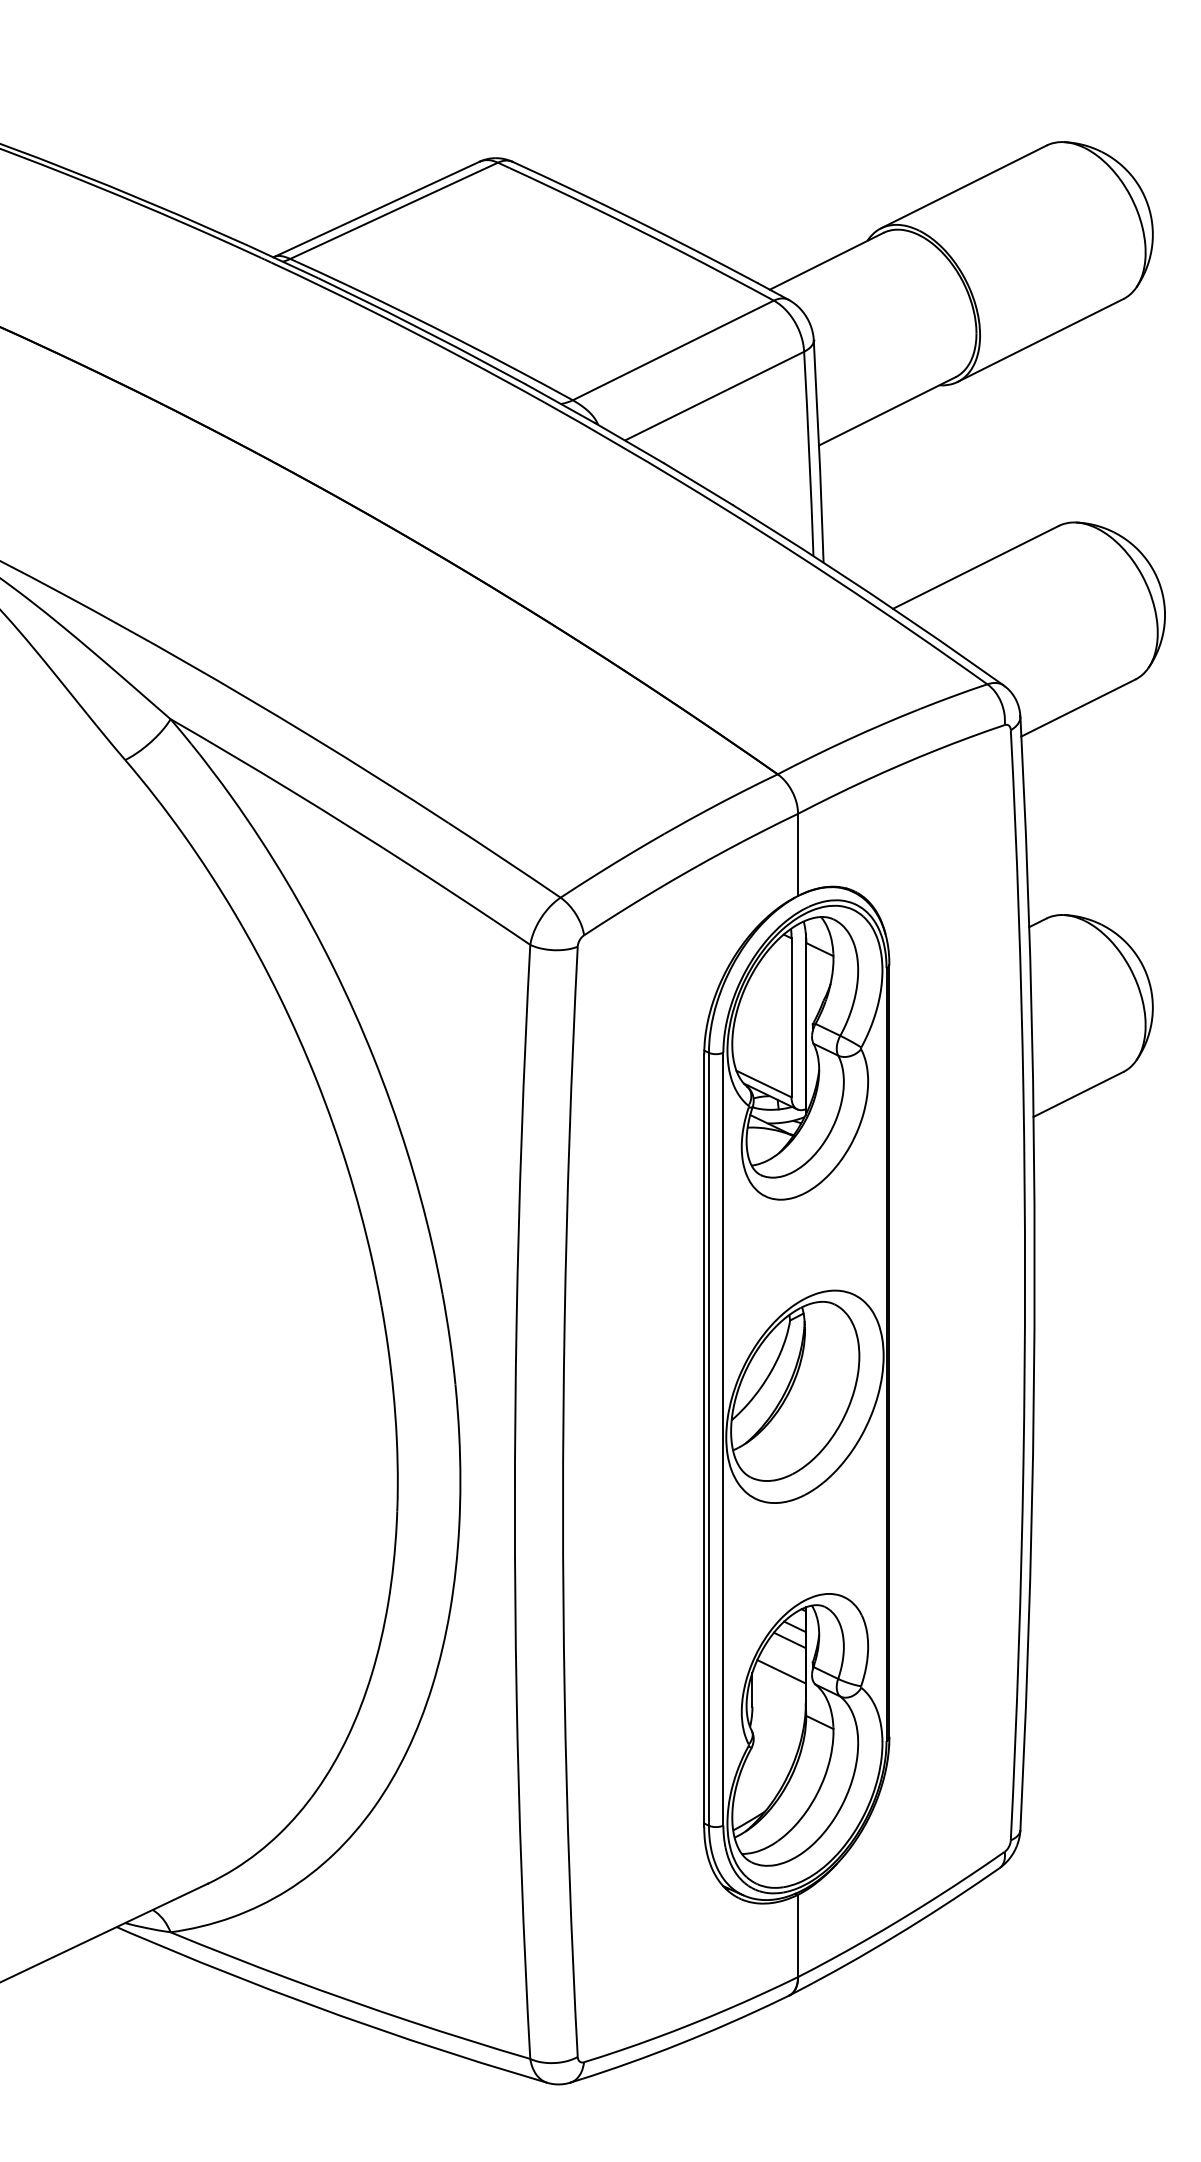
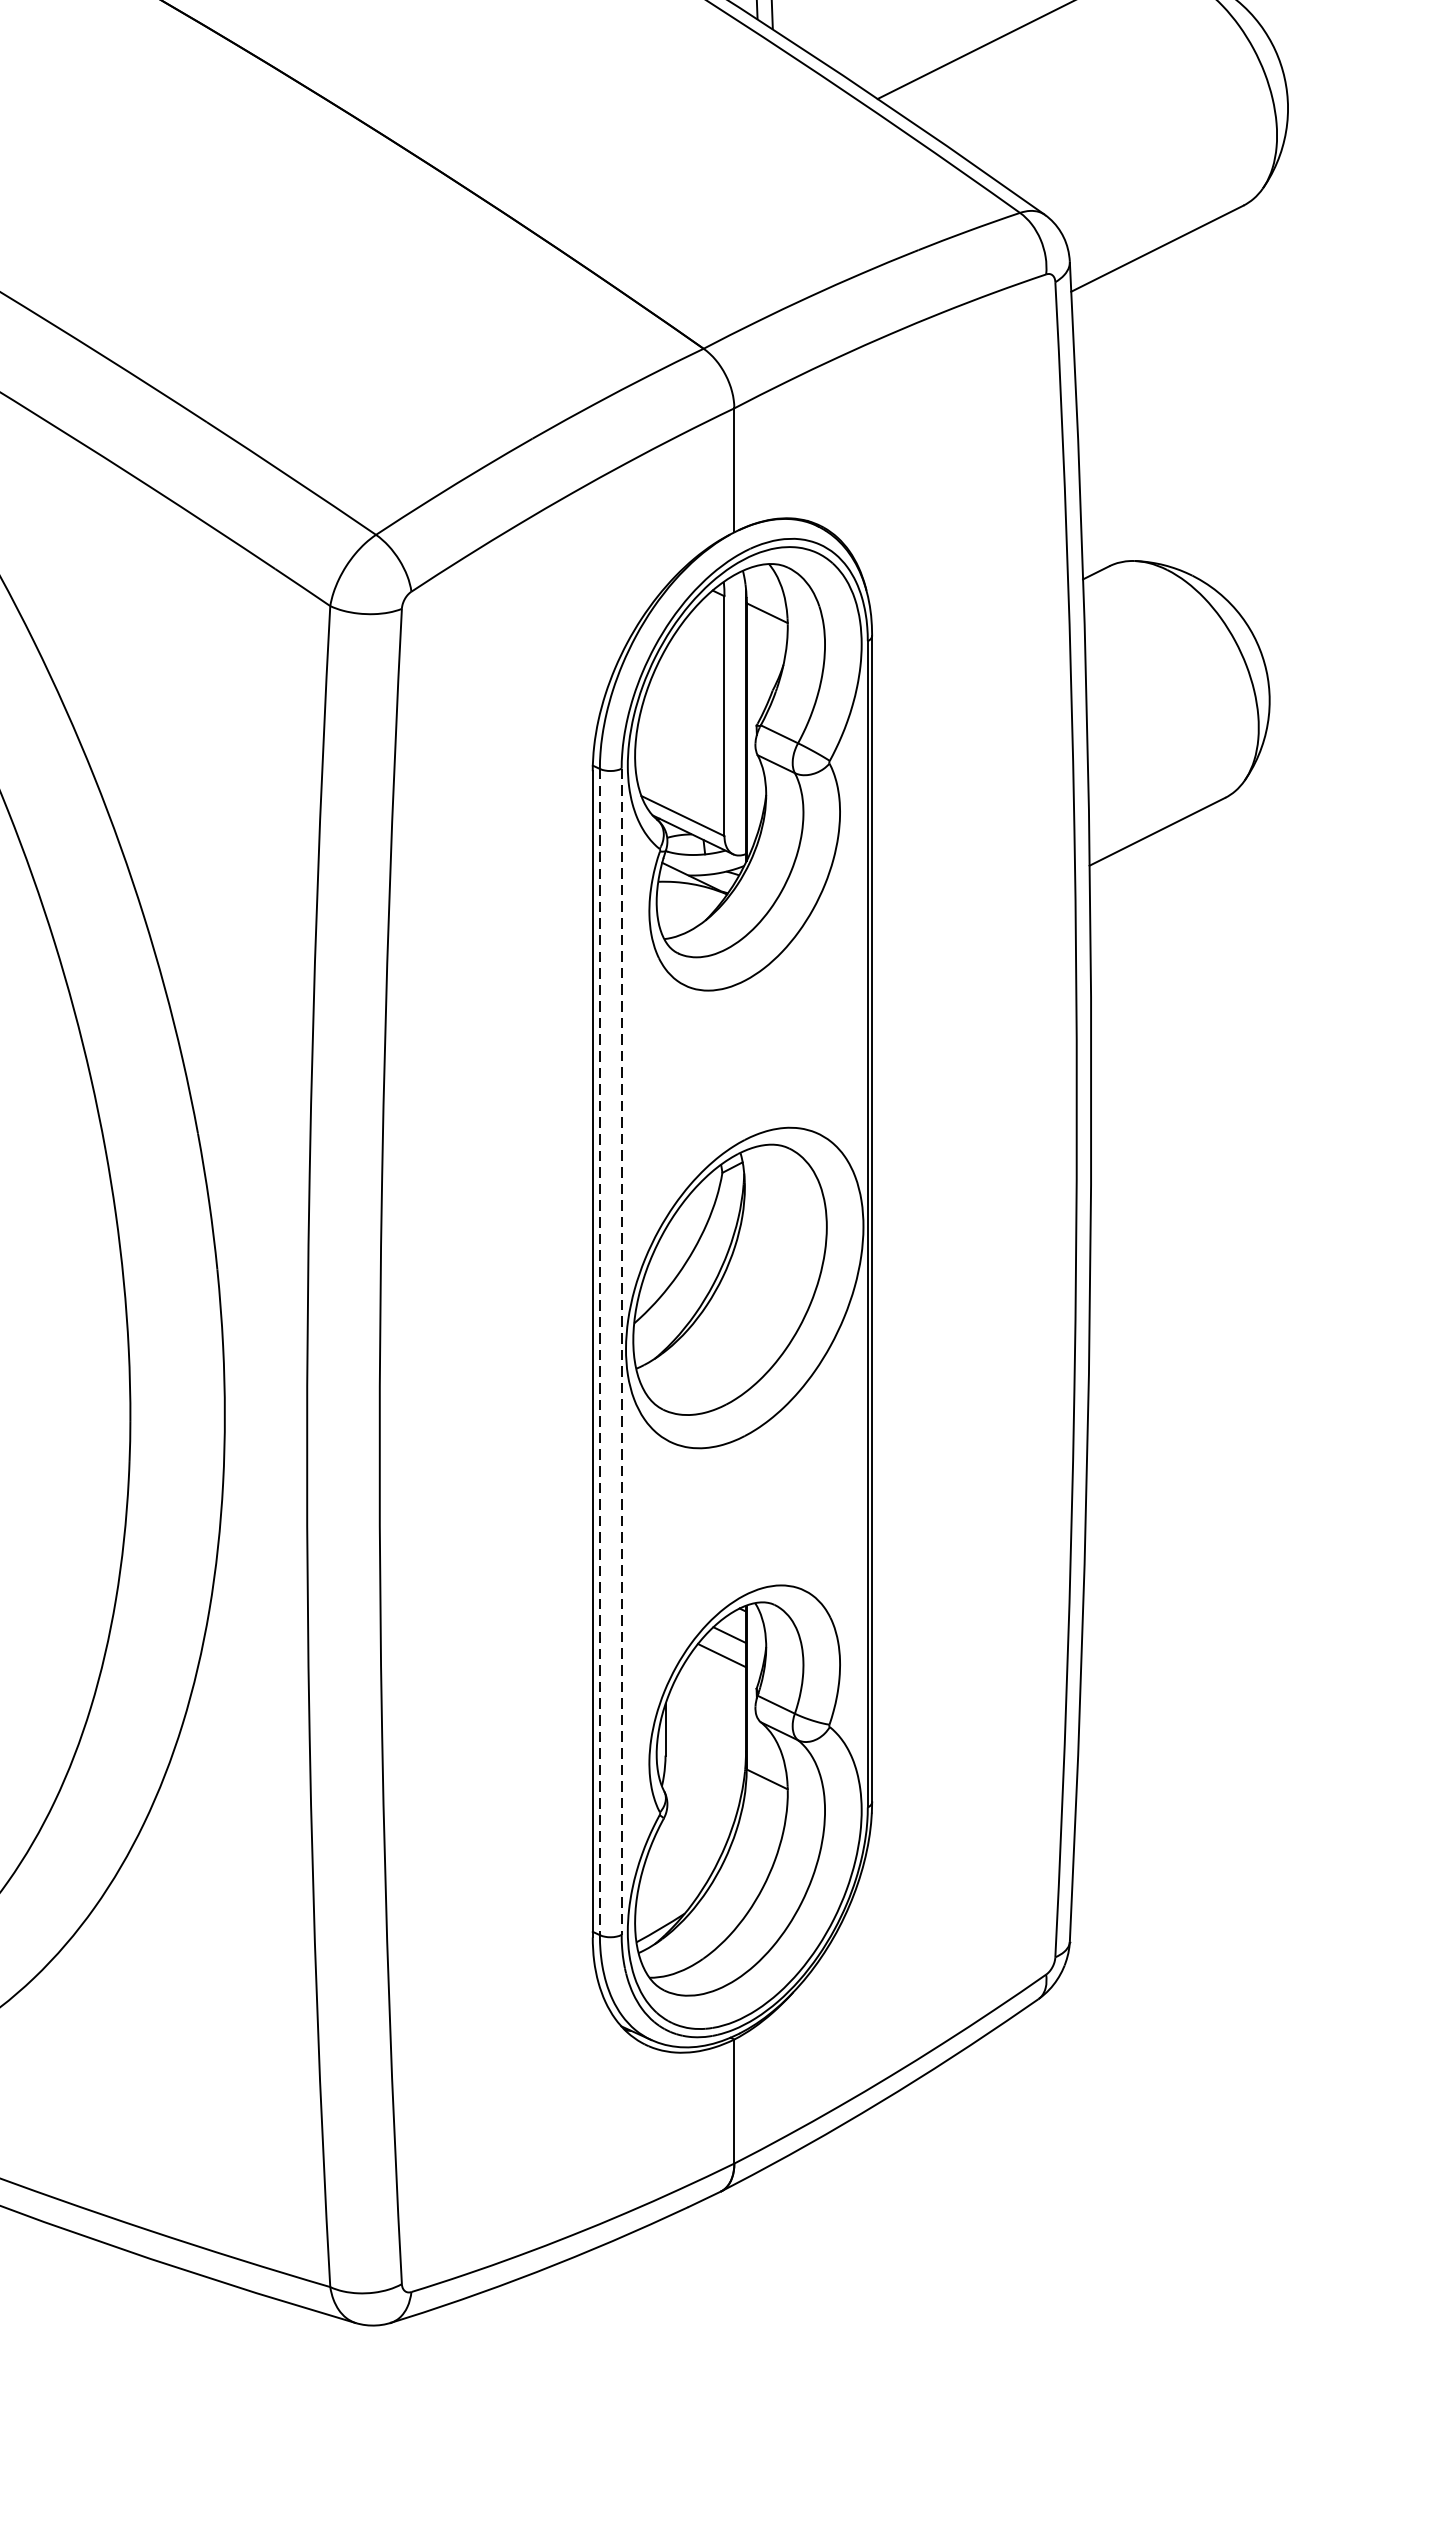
line: (708, 1439) -> (599, 1352), solid -> dashed
line: (723, 1439) -> (621, 1352), solid -> dashed
line: (781, 1671) -> (709, 1702), removed

